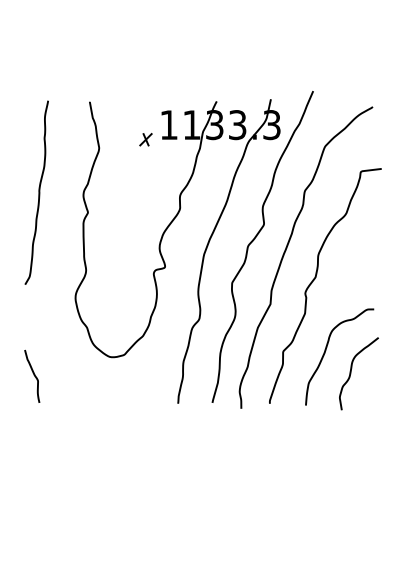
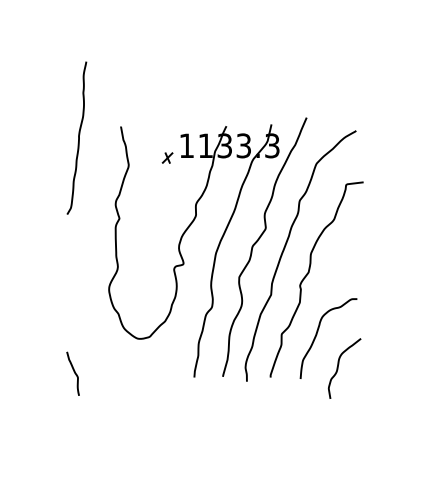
curve: (38, 191) -> (78, 137), moved
curve: (351, 373) -> (338, 368), moved
curve: (33, 376) -> (74, 373), moved

